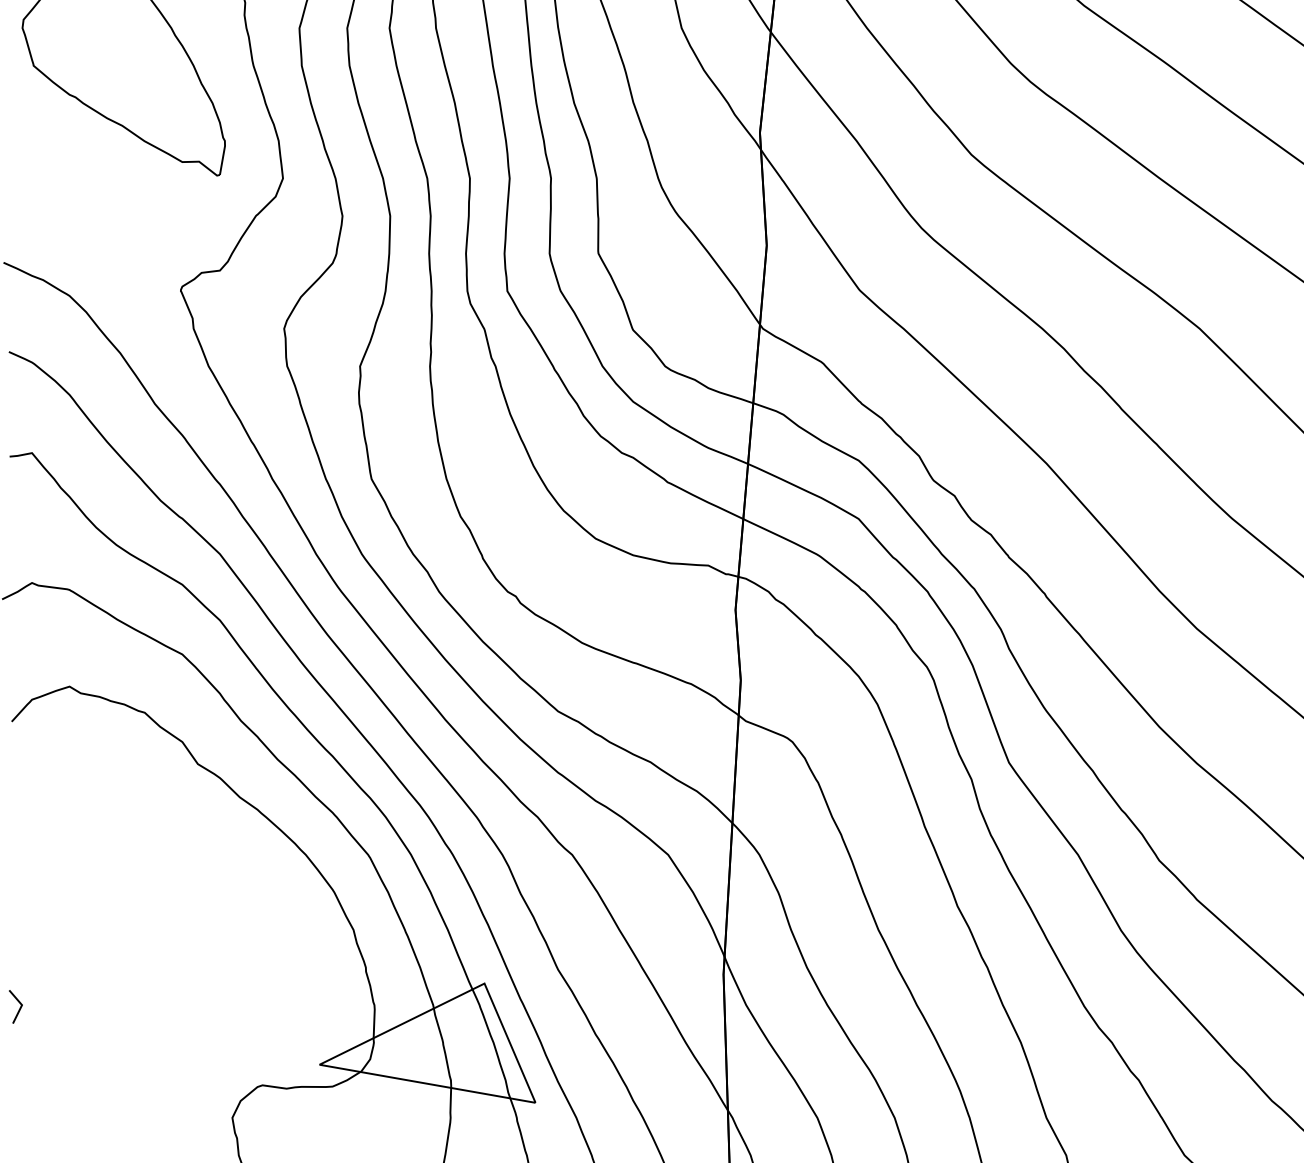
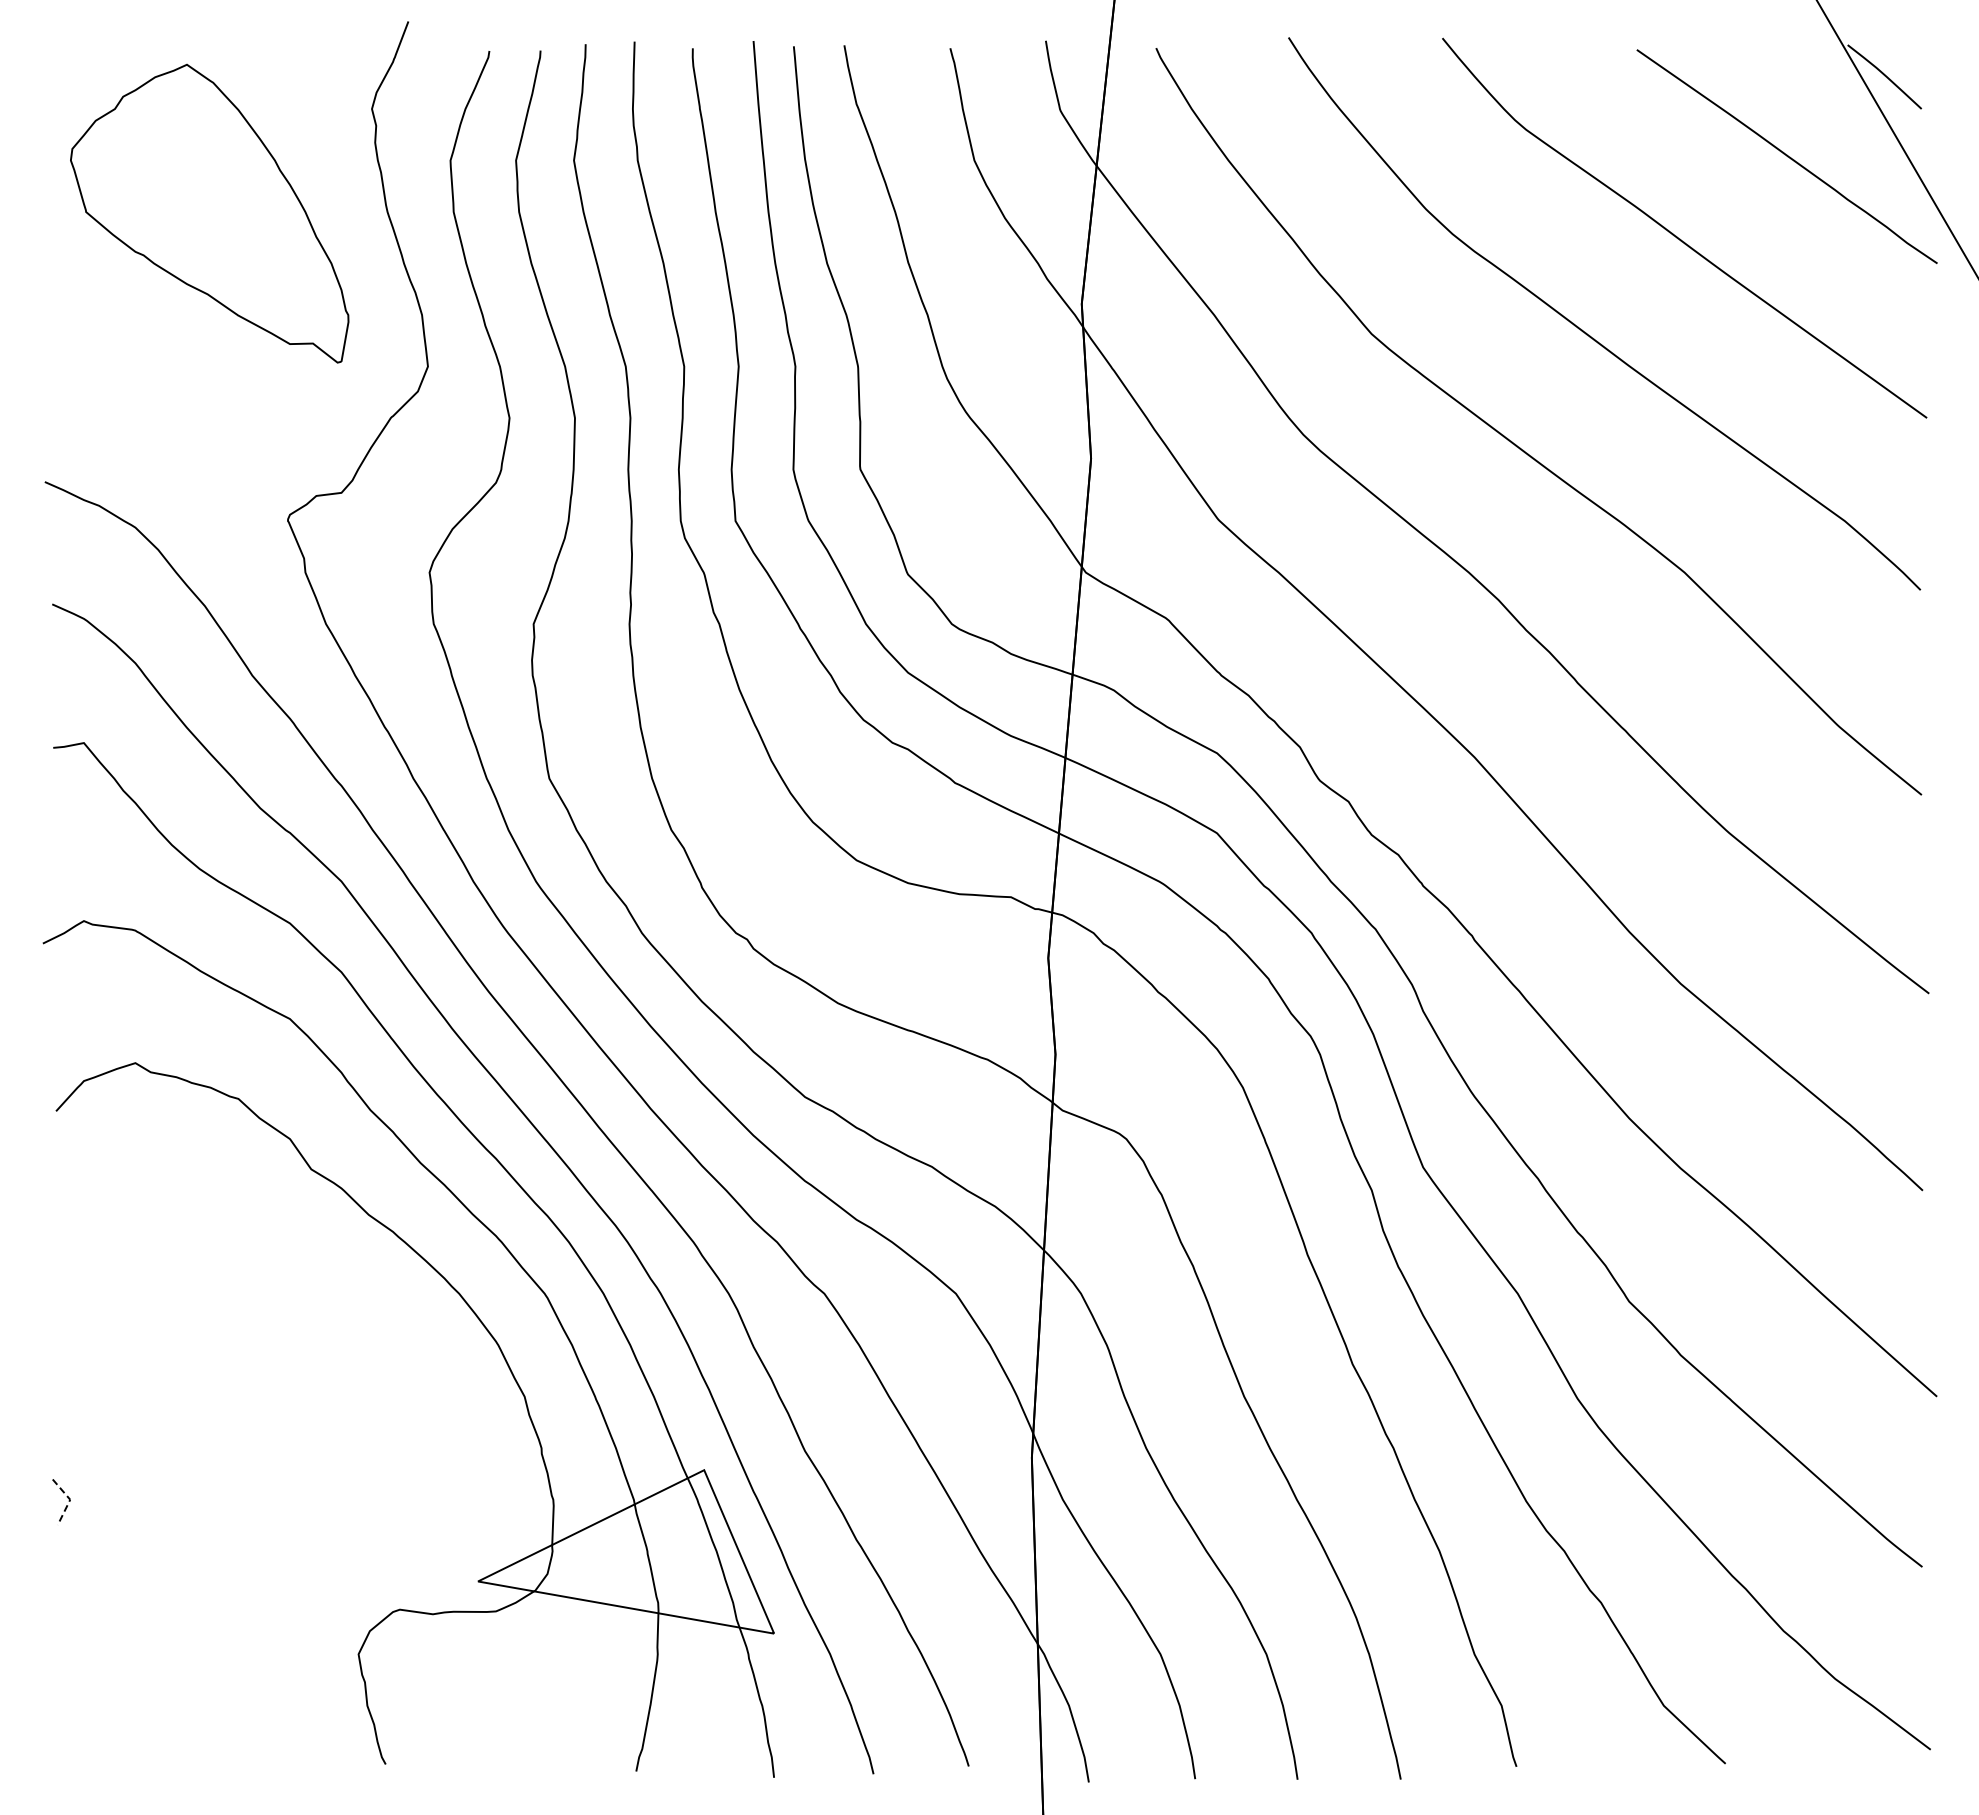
line: (21, 1005) -> (69, 1500), solid -> dashed

